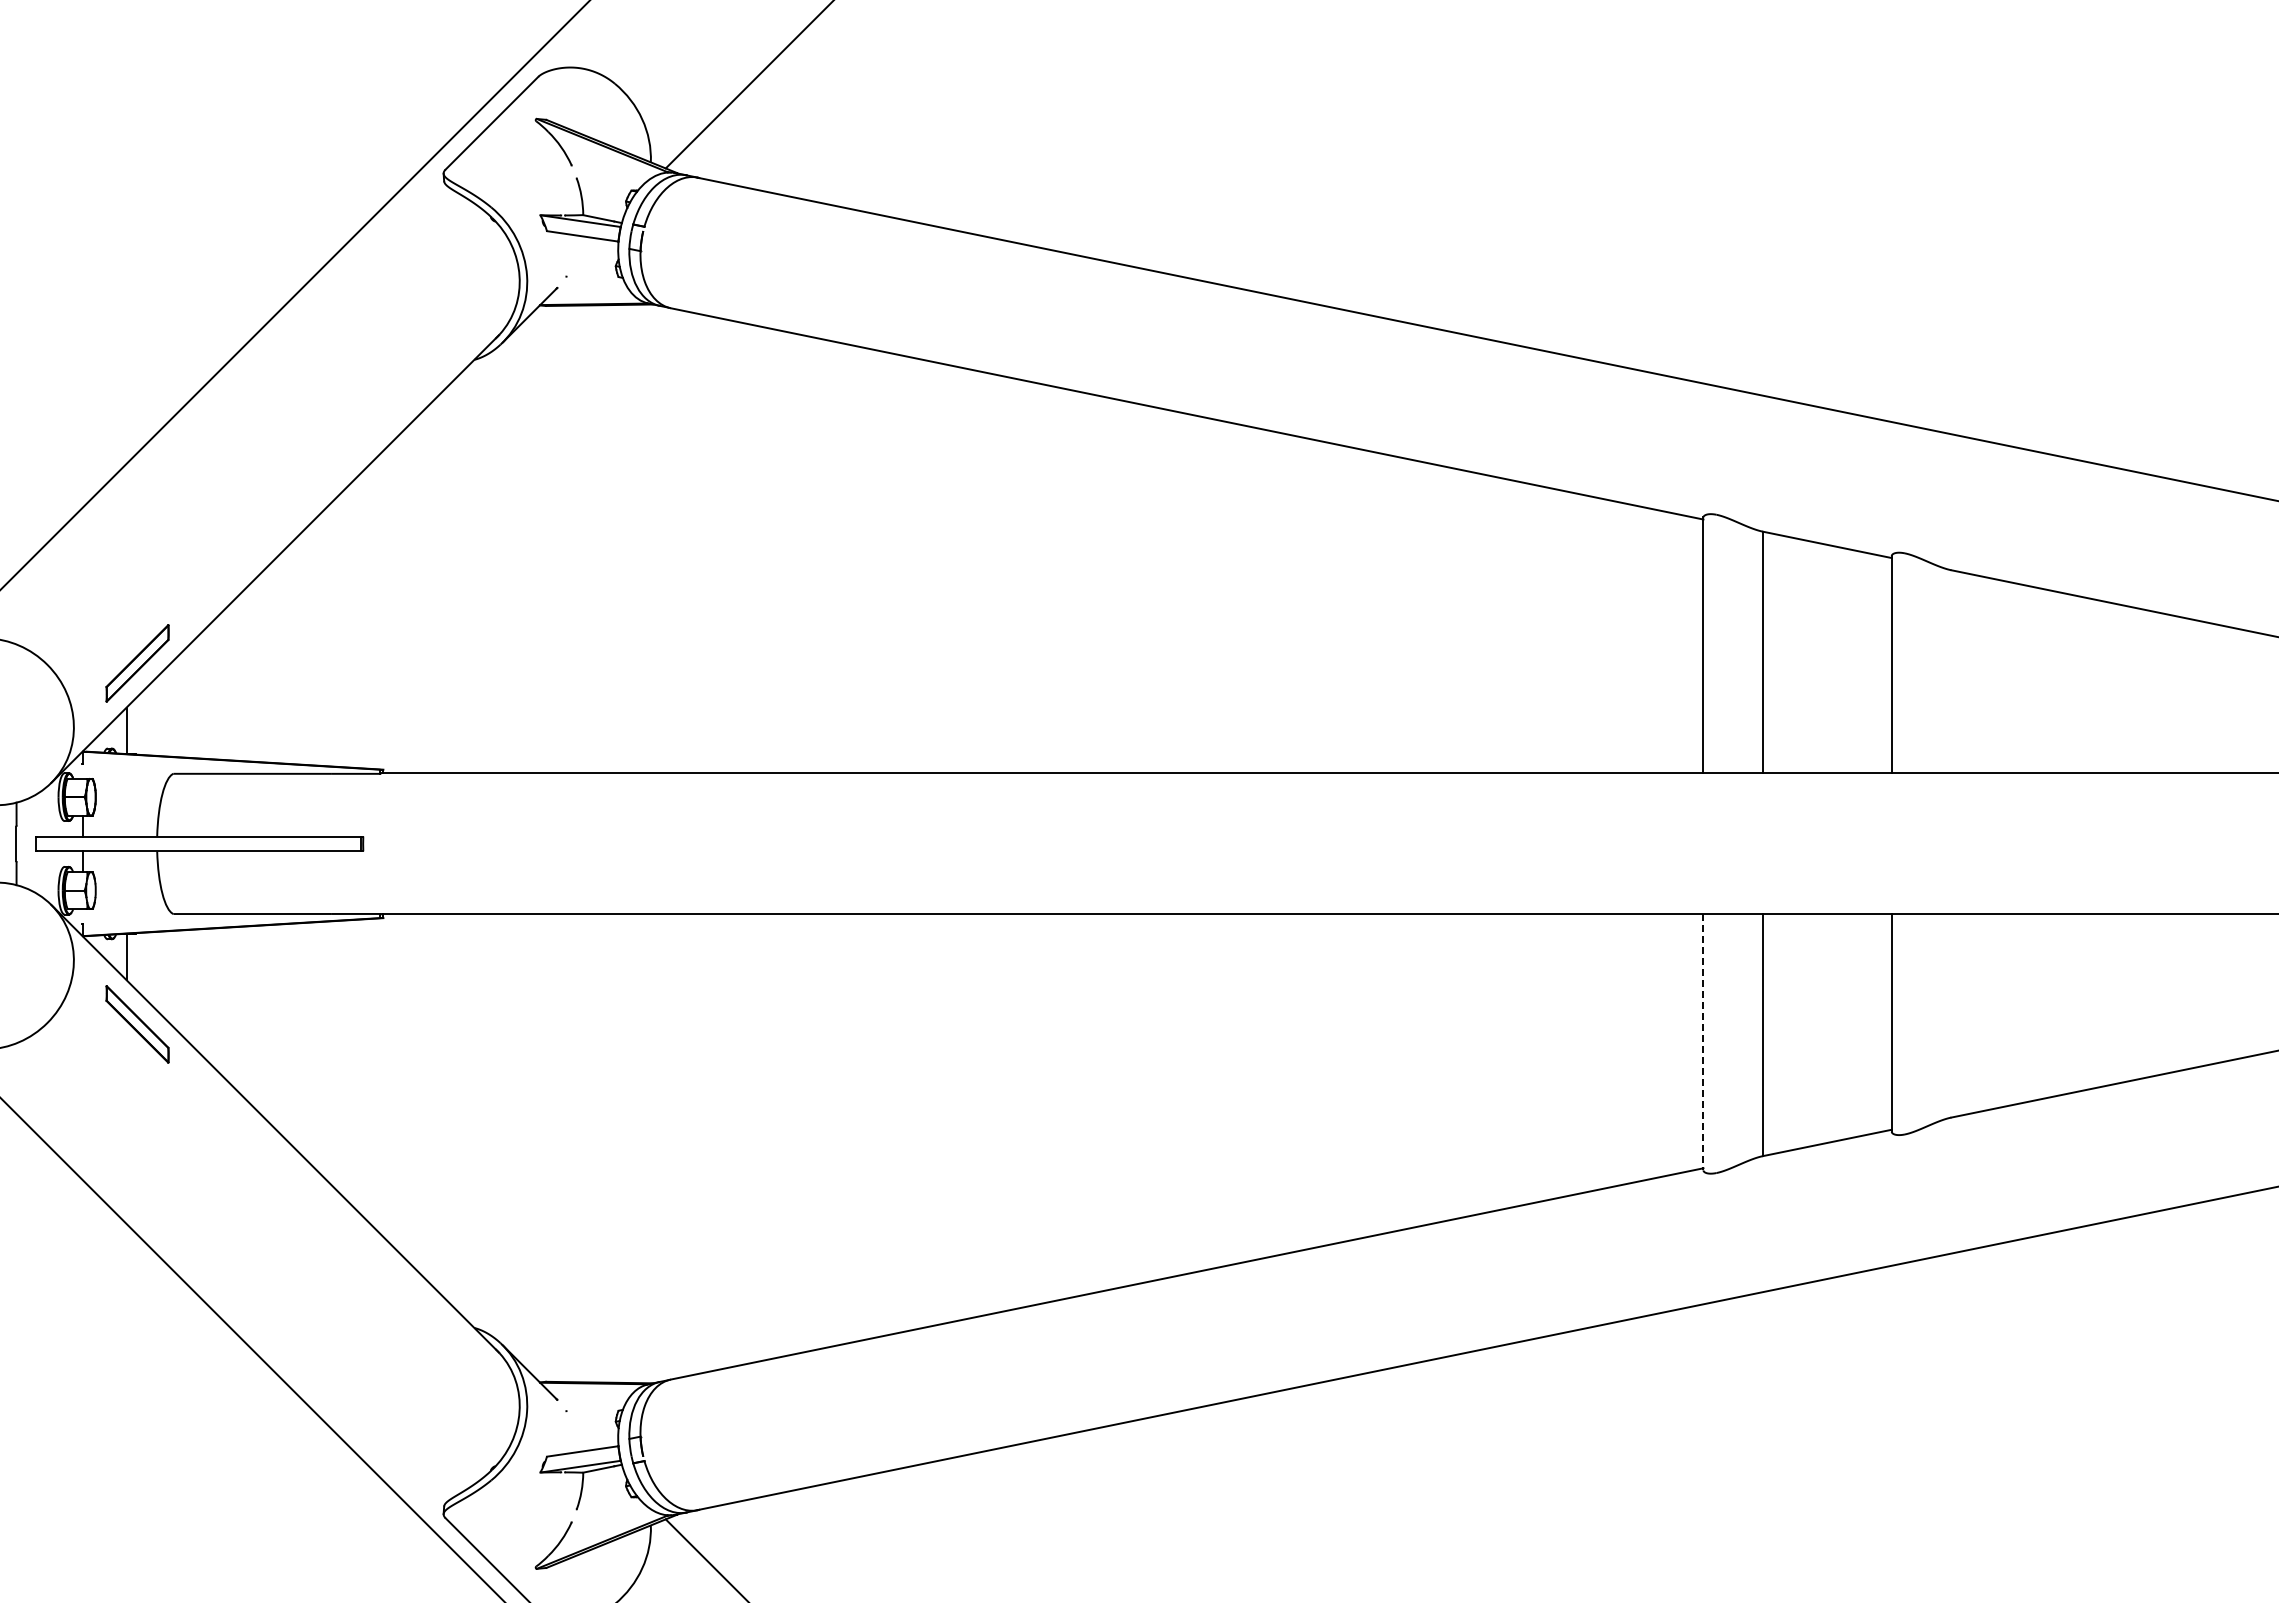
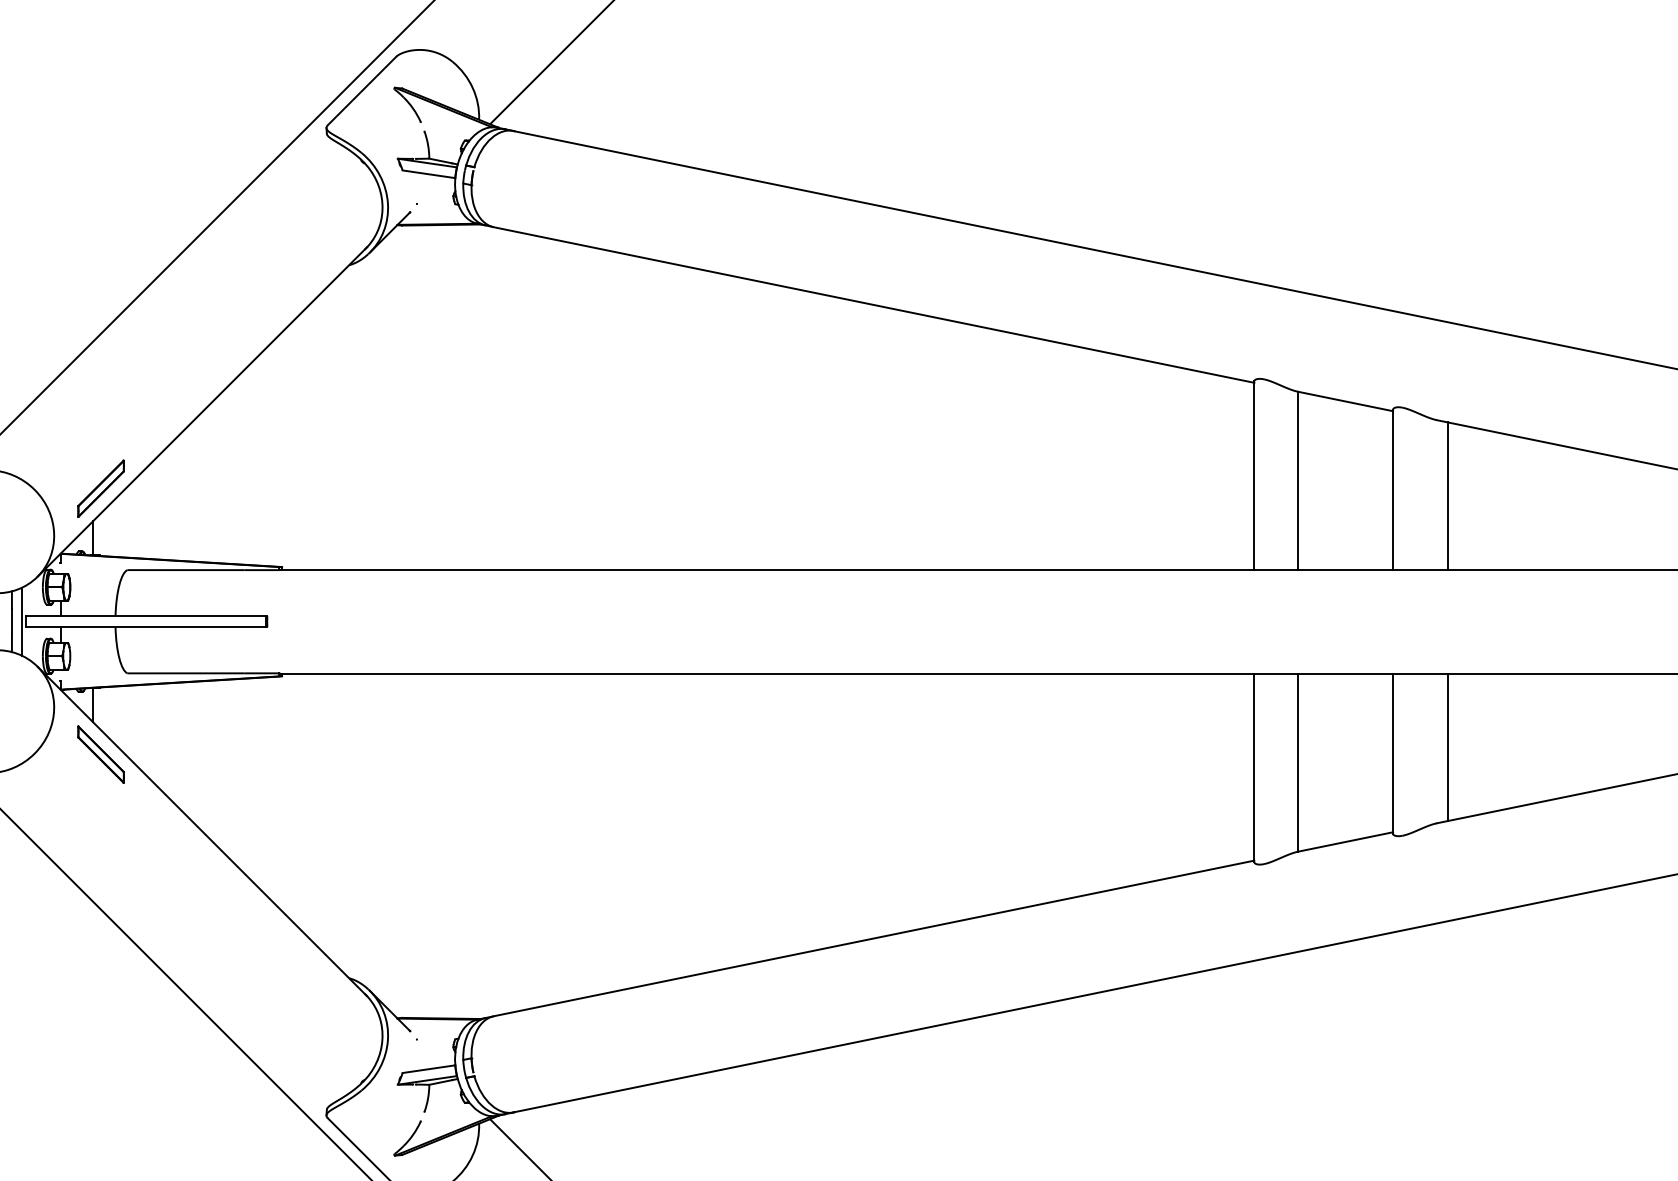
line: (1966, 673) -> (1448, 496), added
line: (30, 843) -> (22, 621), added
line: (1966, 1014) -> (1448, 747), added
line: (1703, 1042) -> (1254, 767), dashed -> solid

